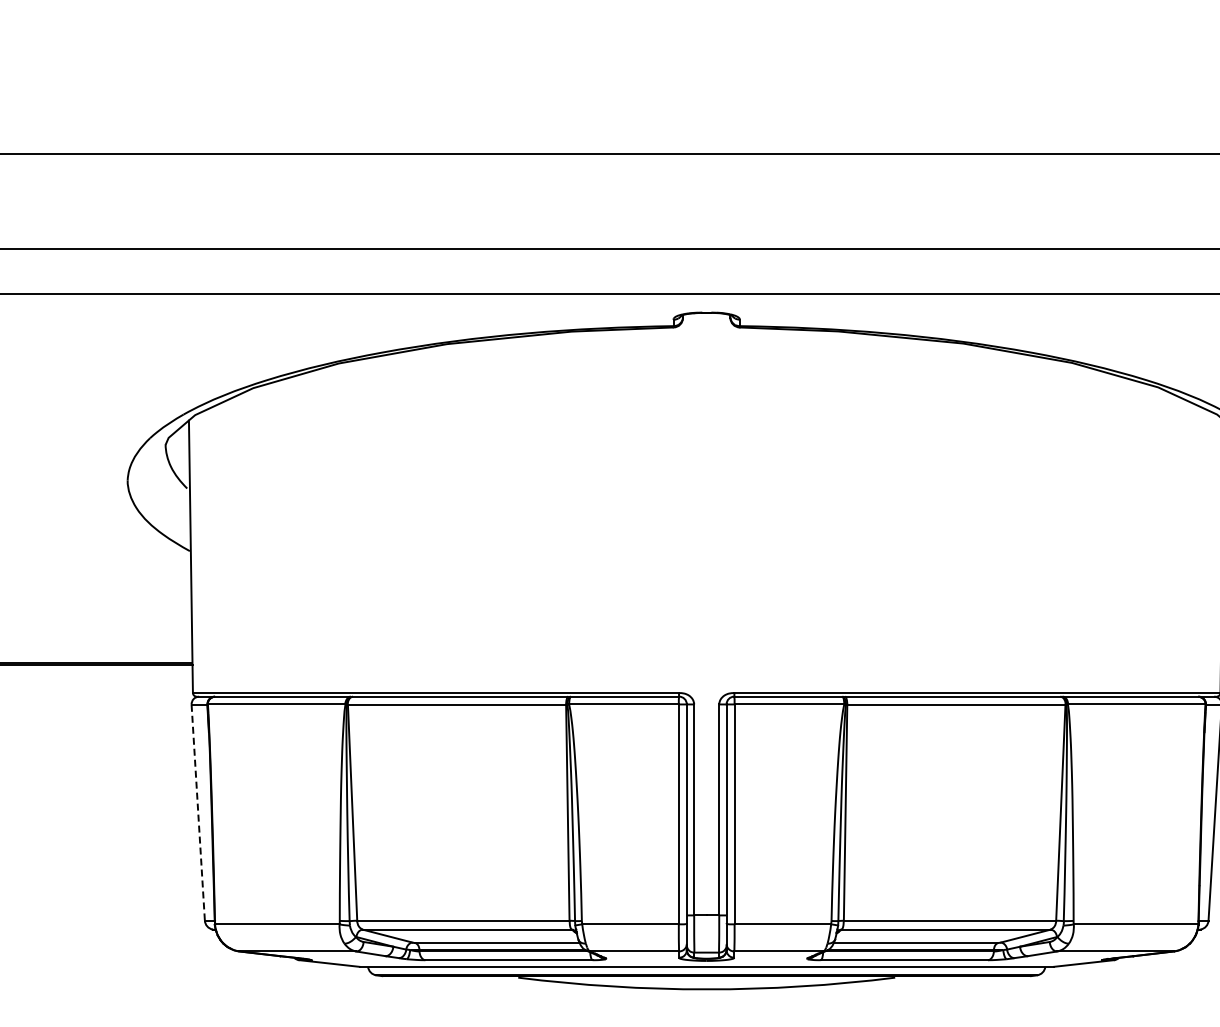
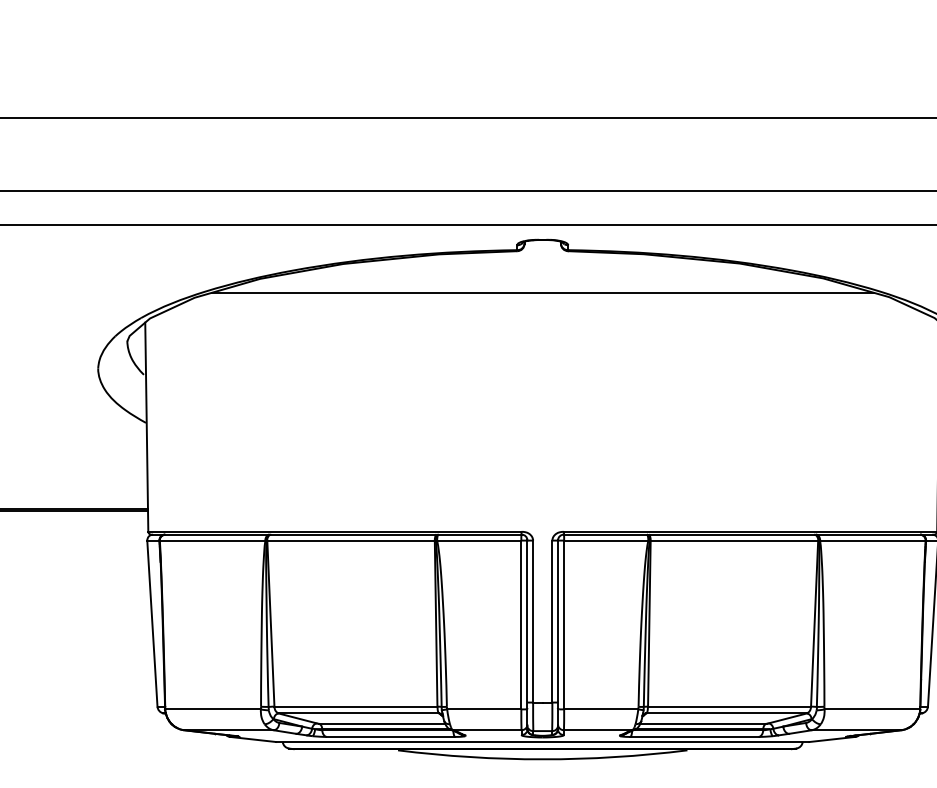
line: (706, 381) -> (542, 292), added
line: (198, 813) -> (152, 624), dashed -> solid

